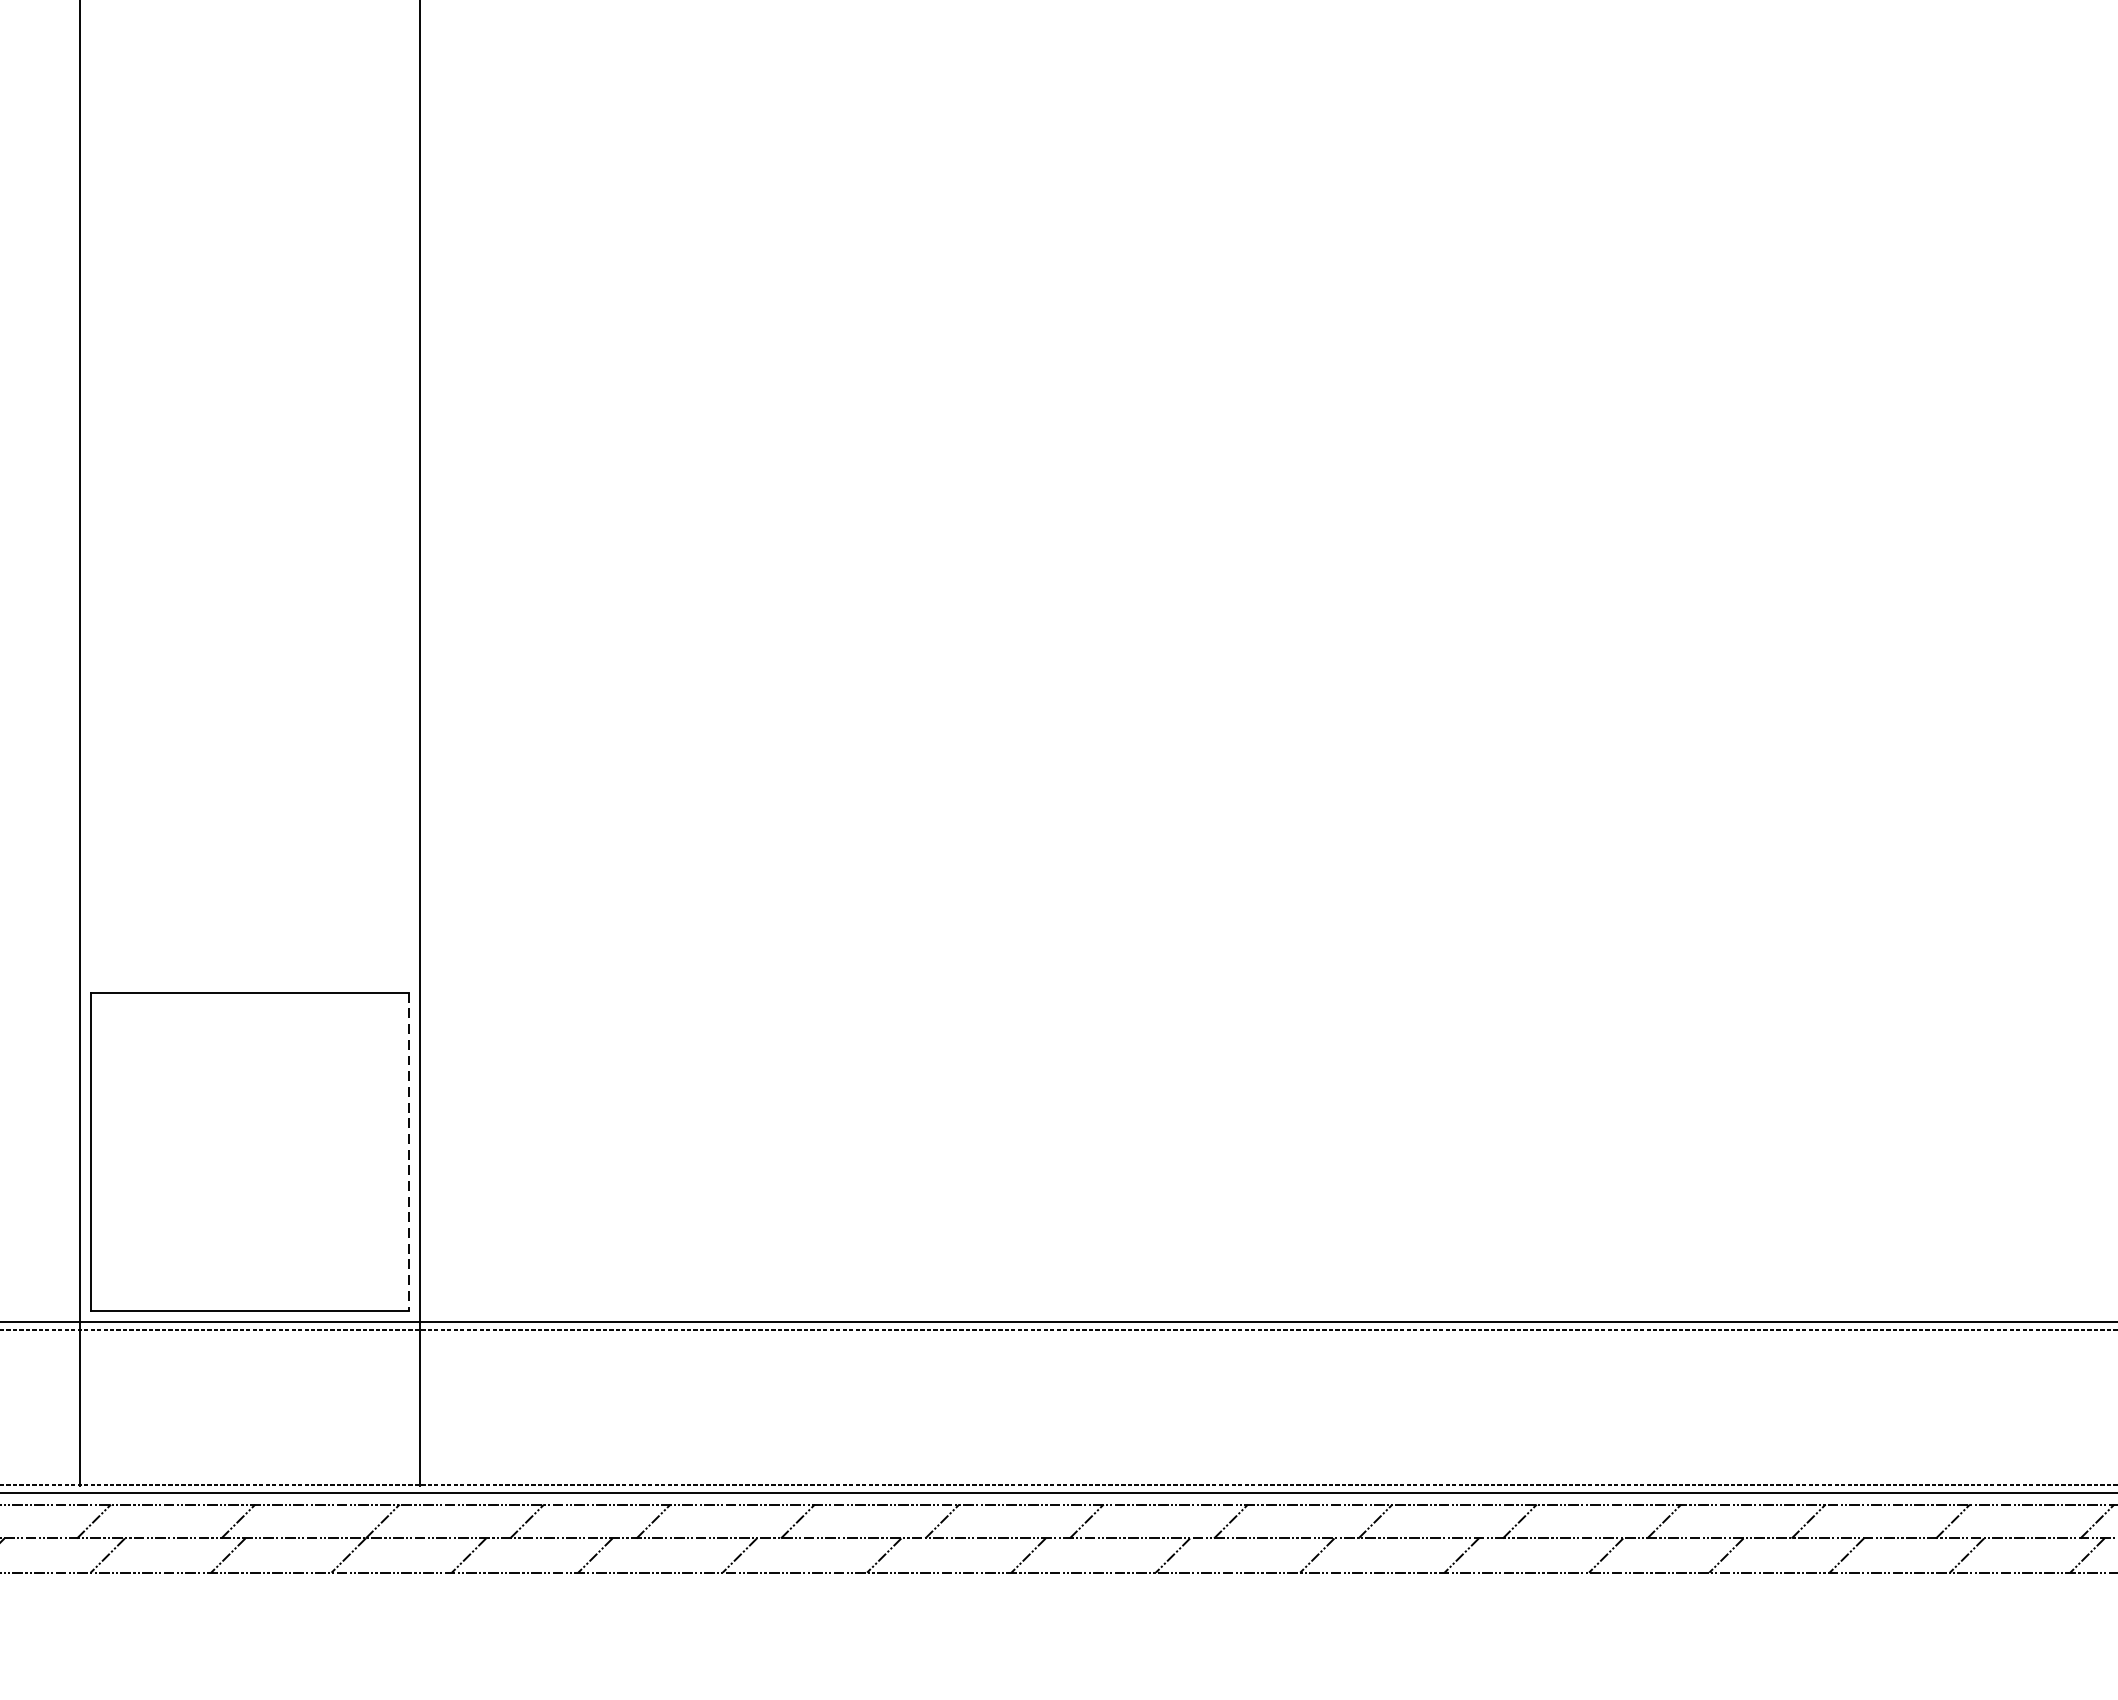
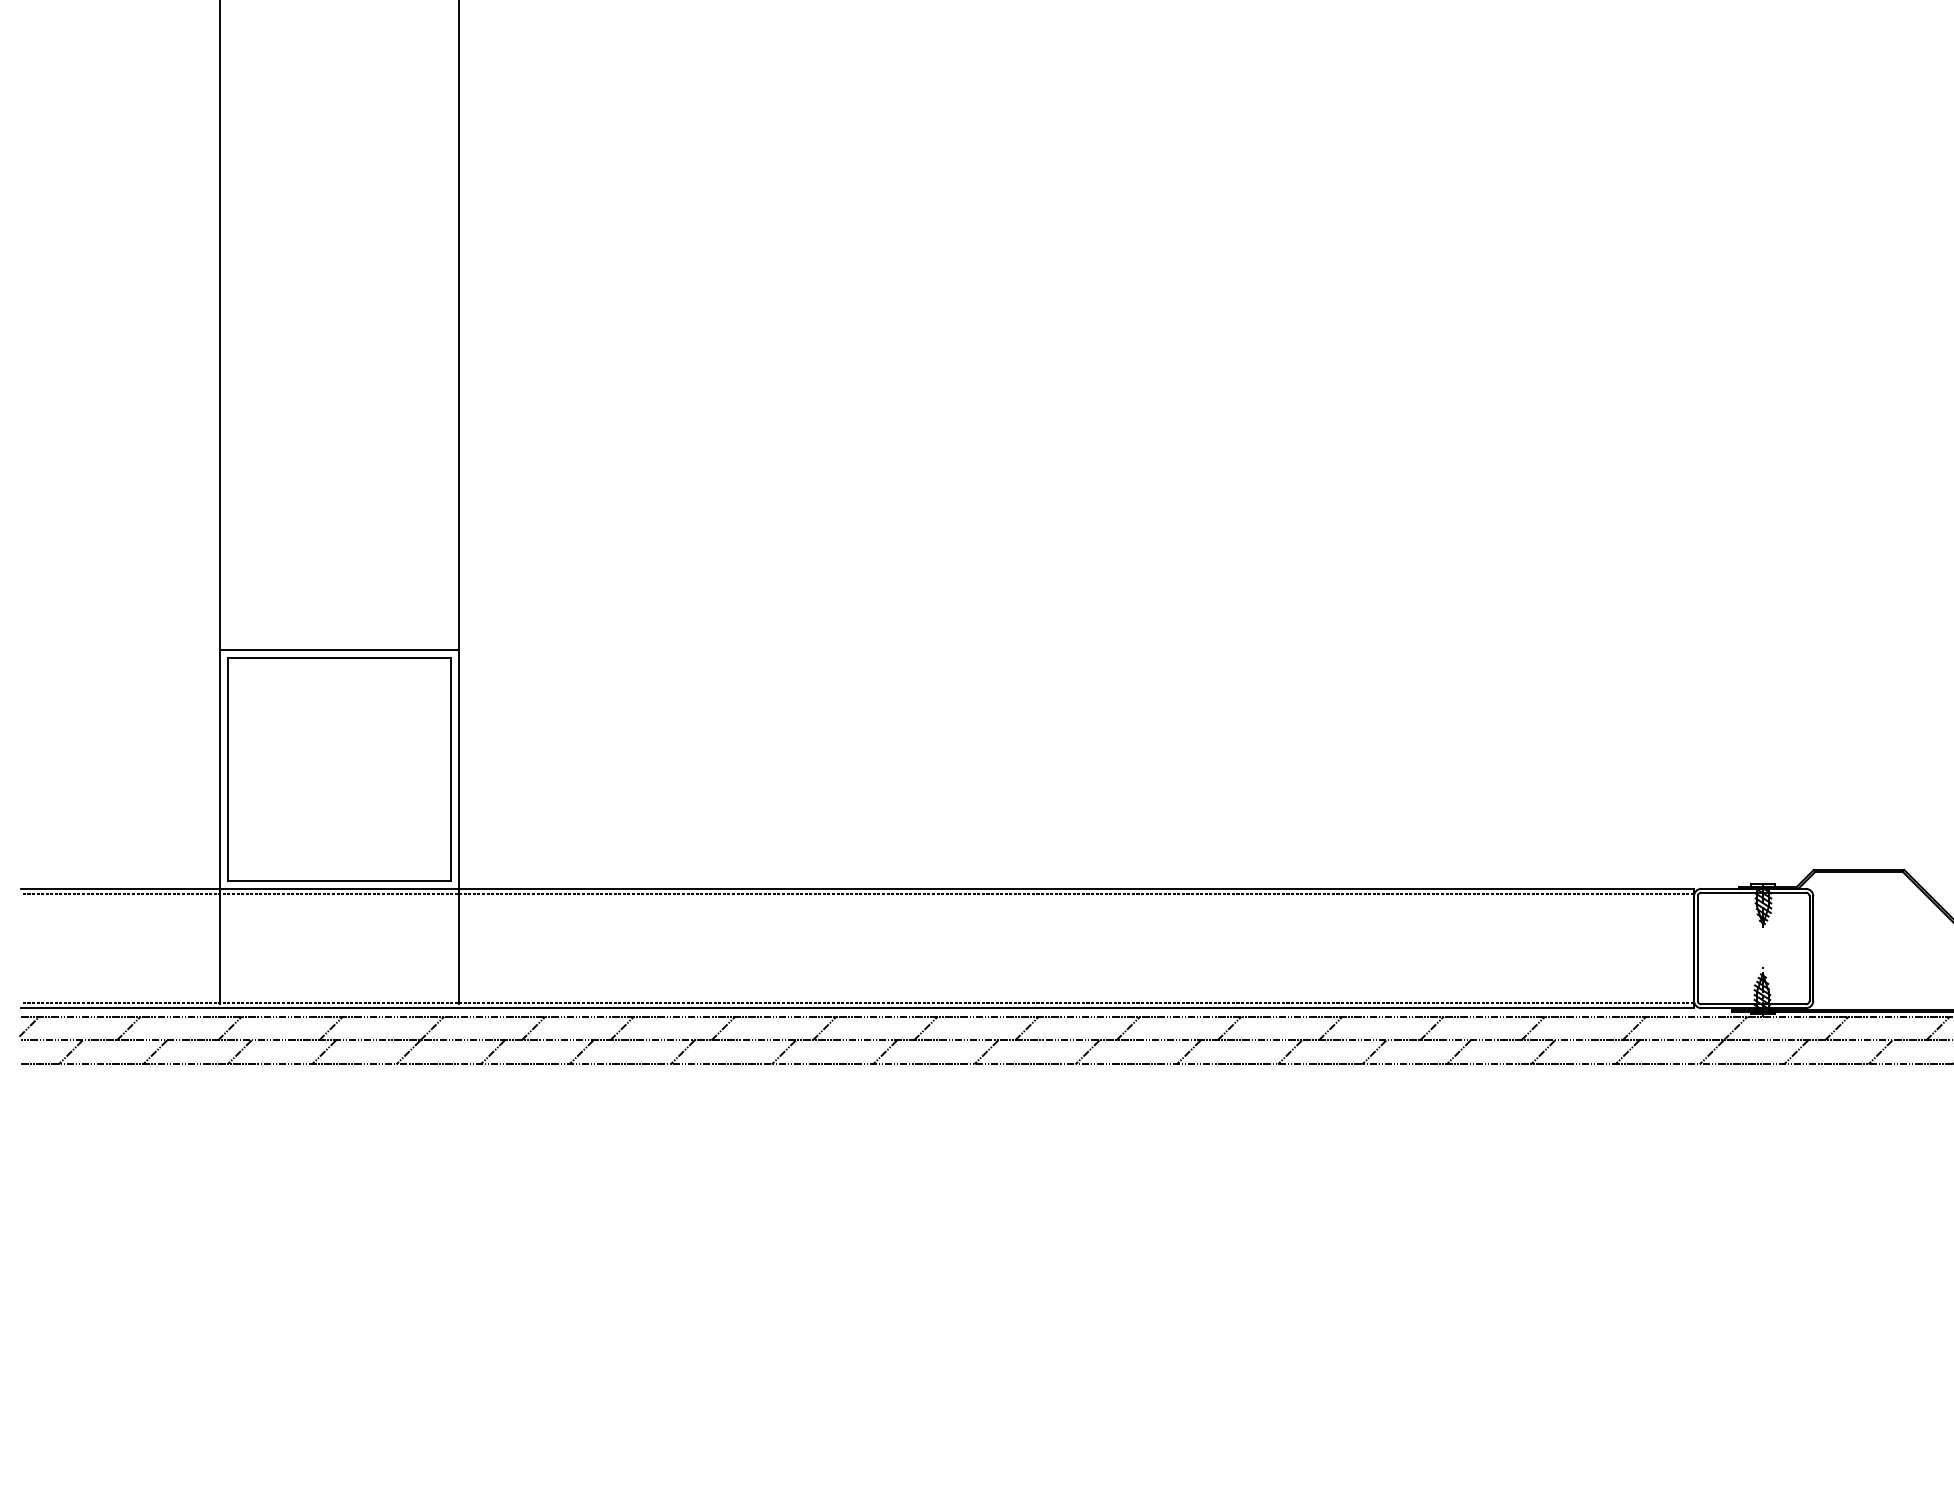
line: (250, 982) -> (339, 650), added
line: (410, 1151) -> (451, 769), dashed -> solid

